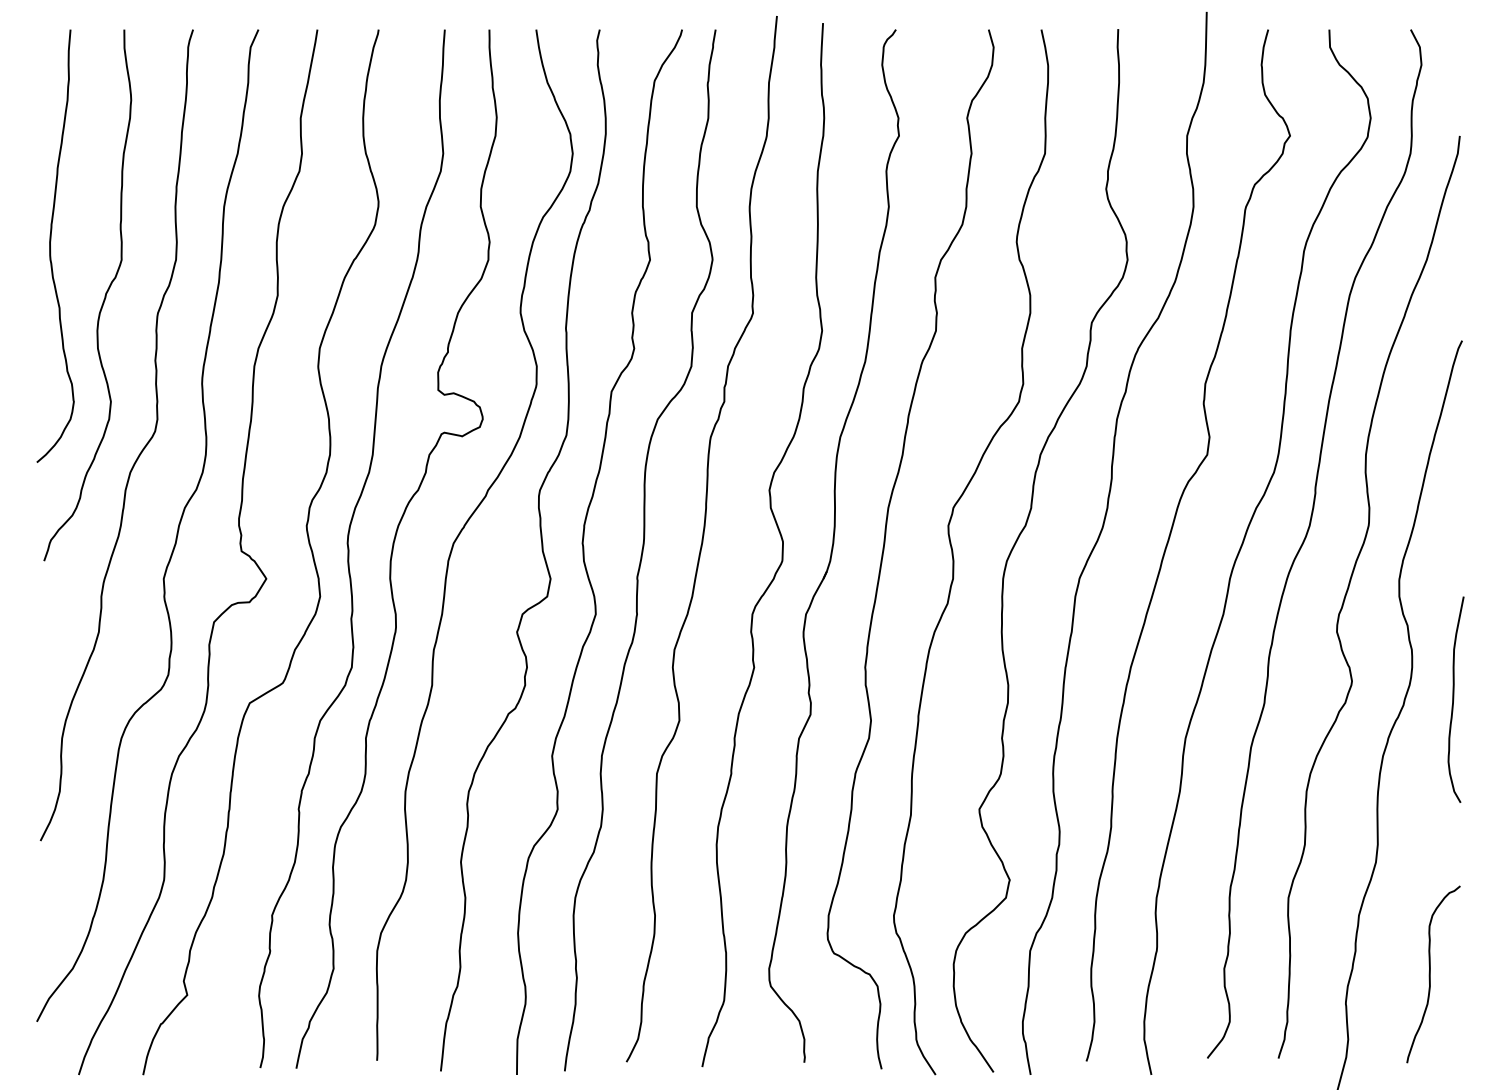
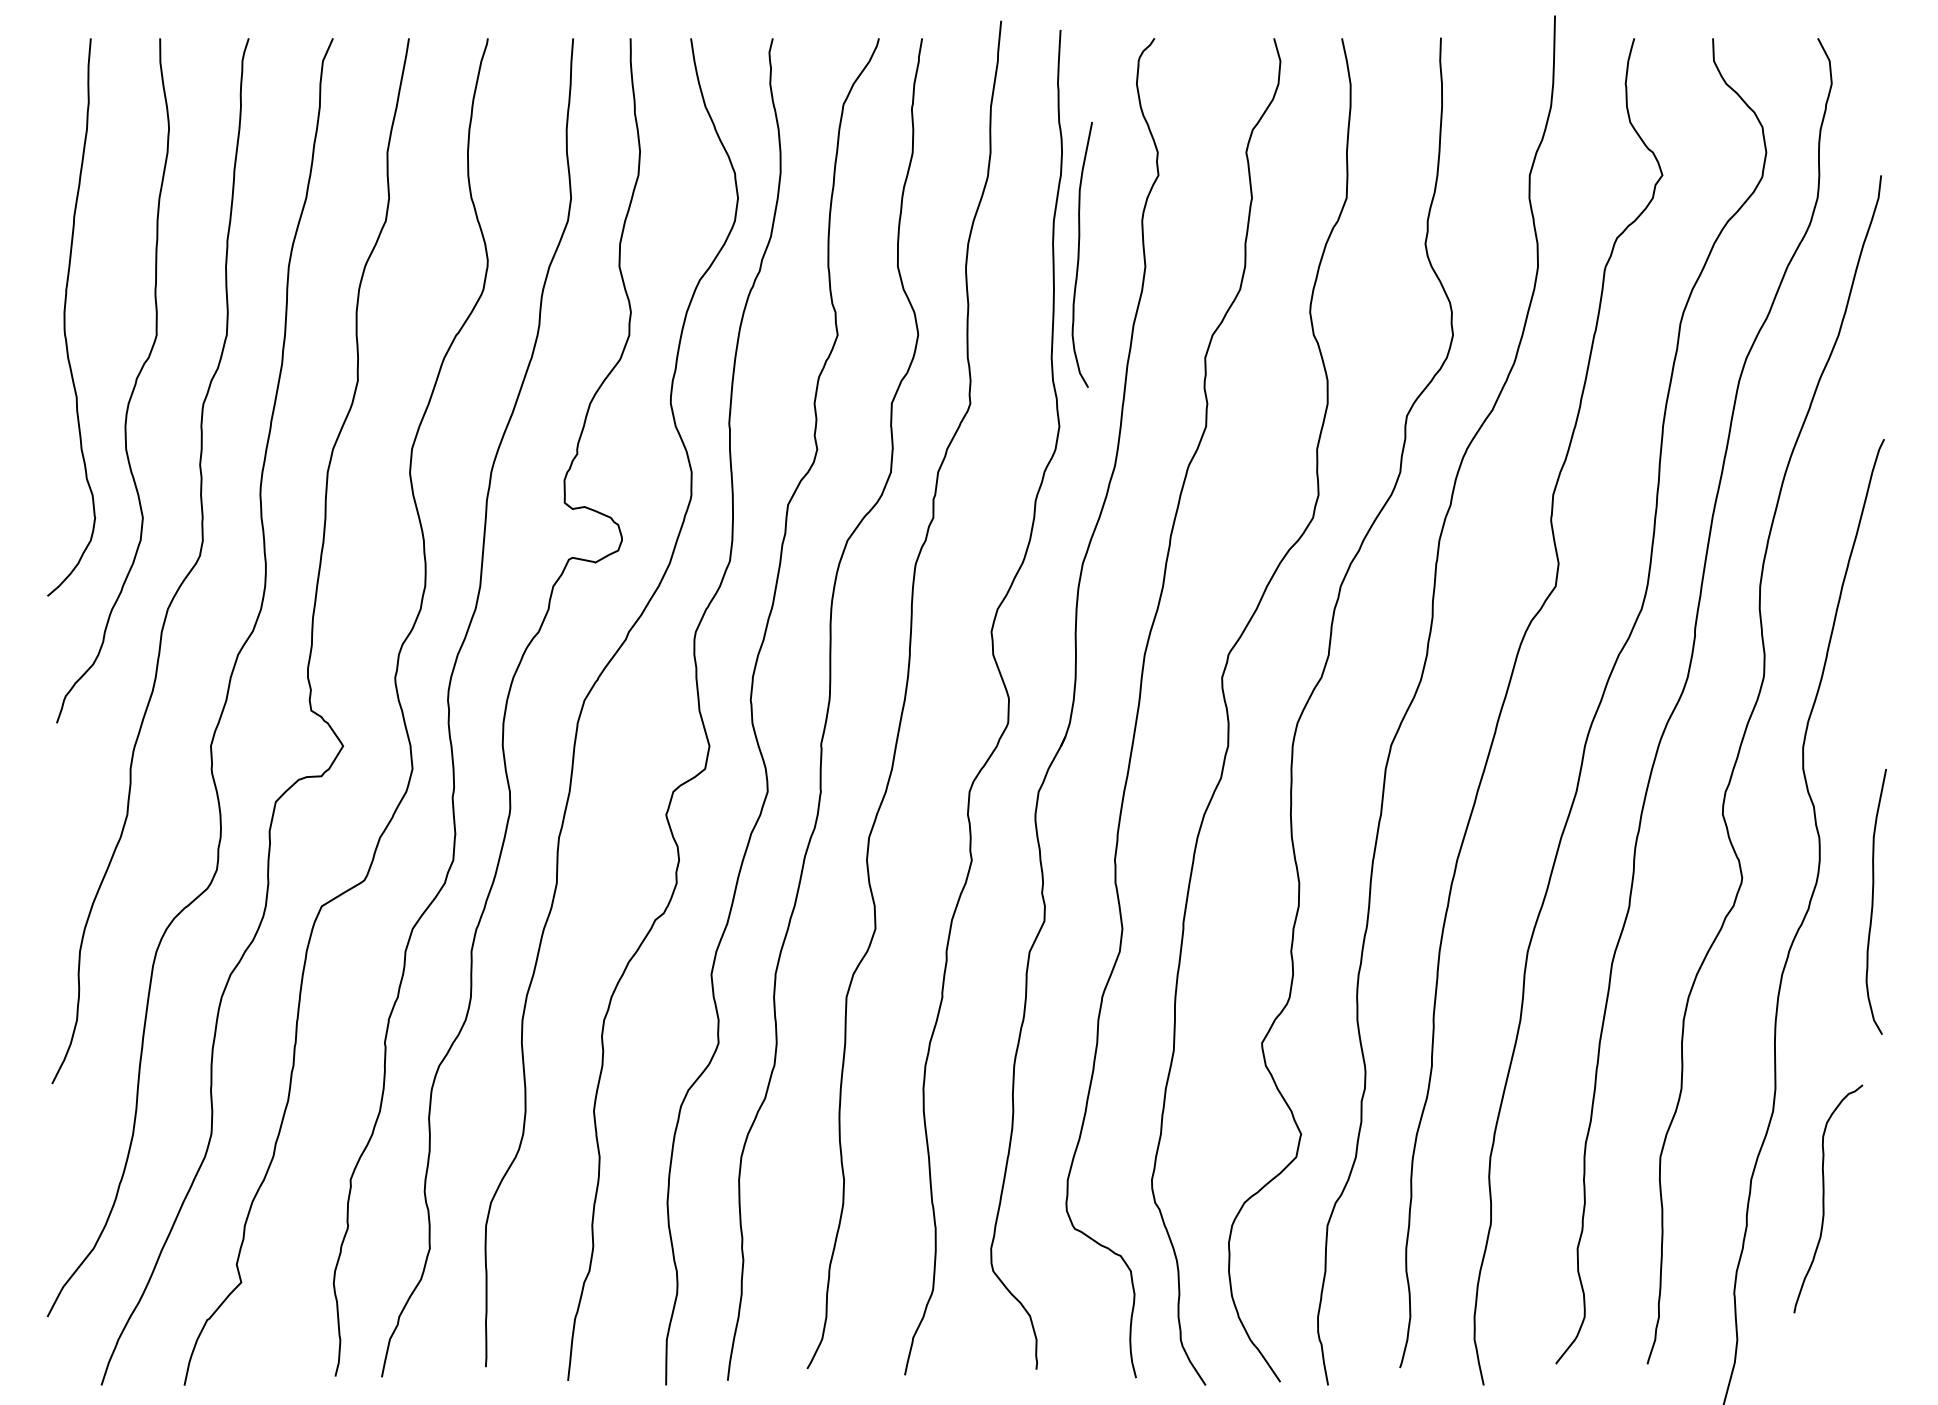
curve: (837, 197) -> (1079, 254), added
curve: (1430, 974) -> (1824, 1198), moved

